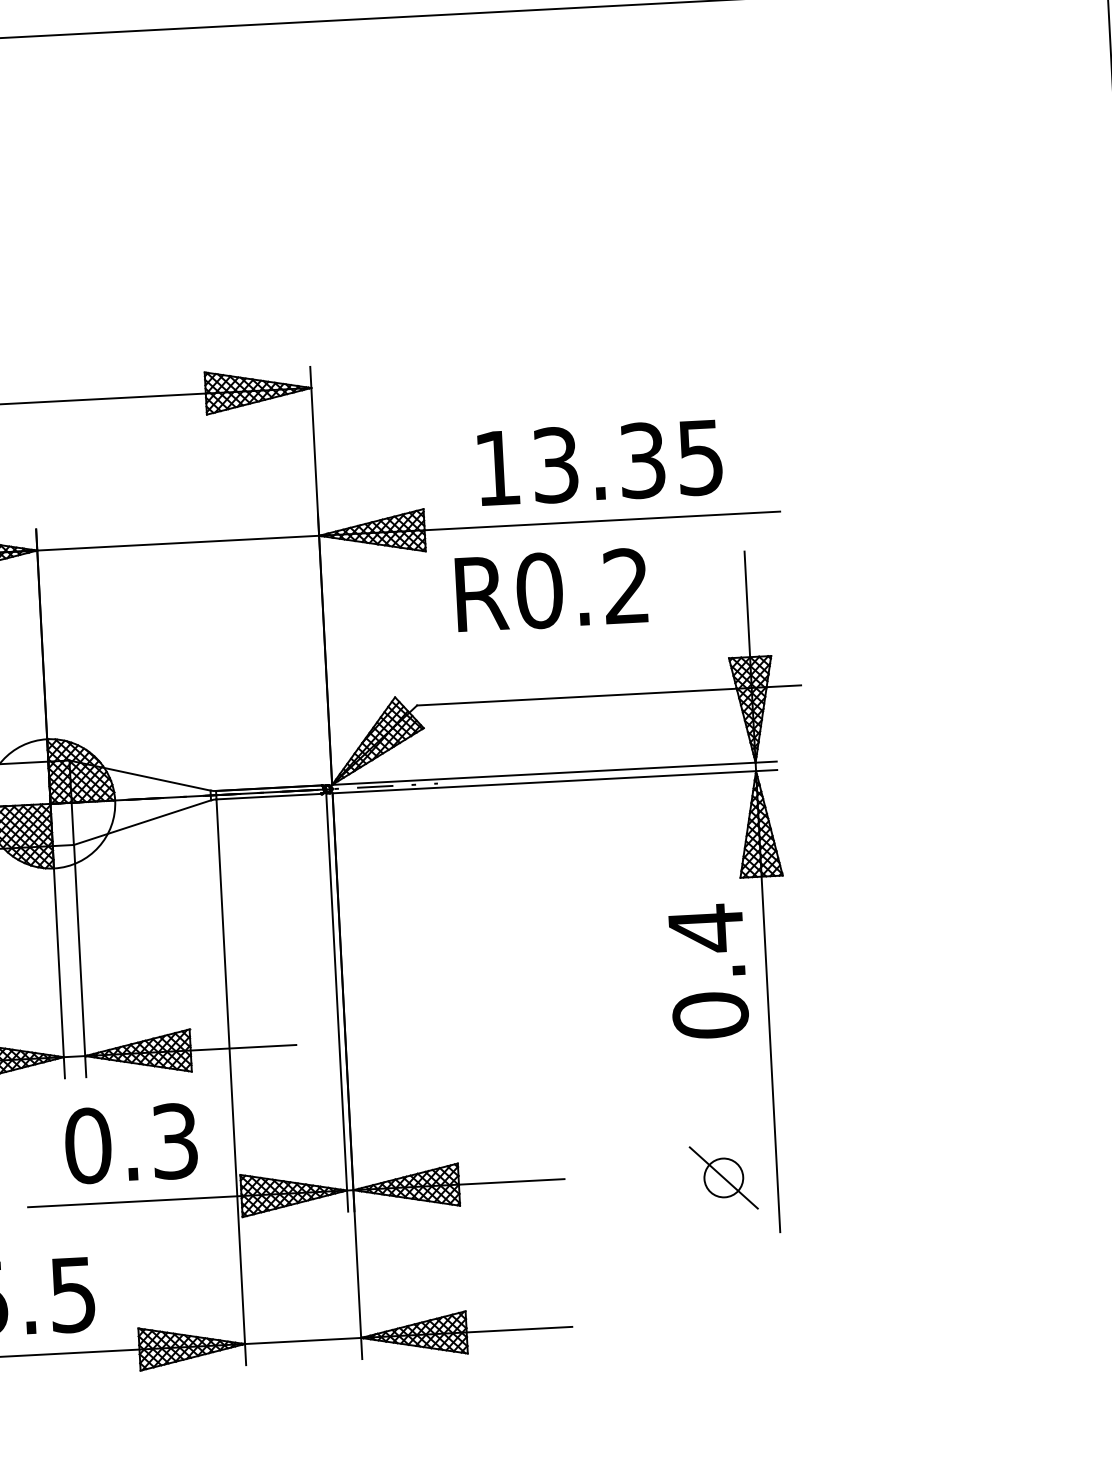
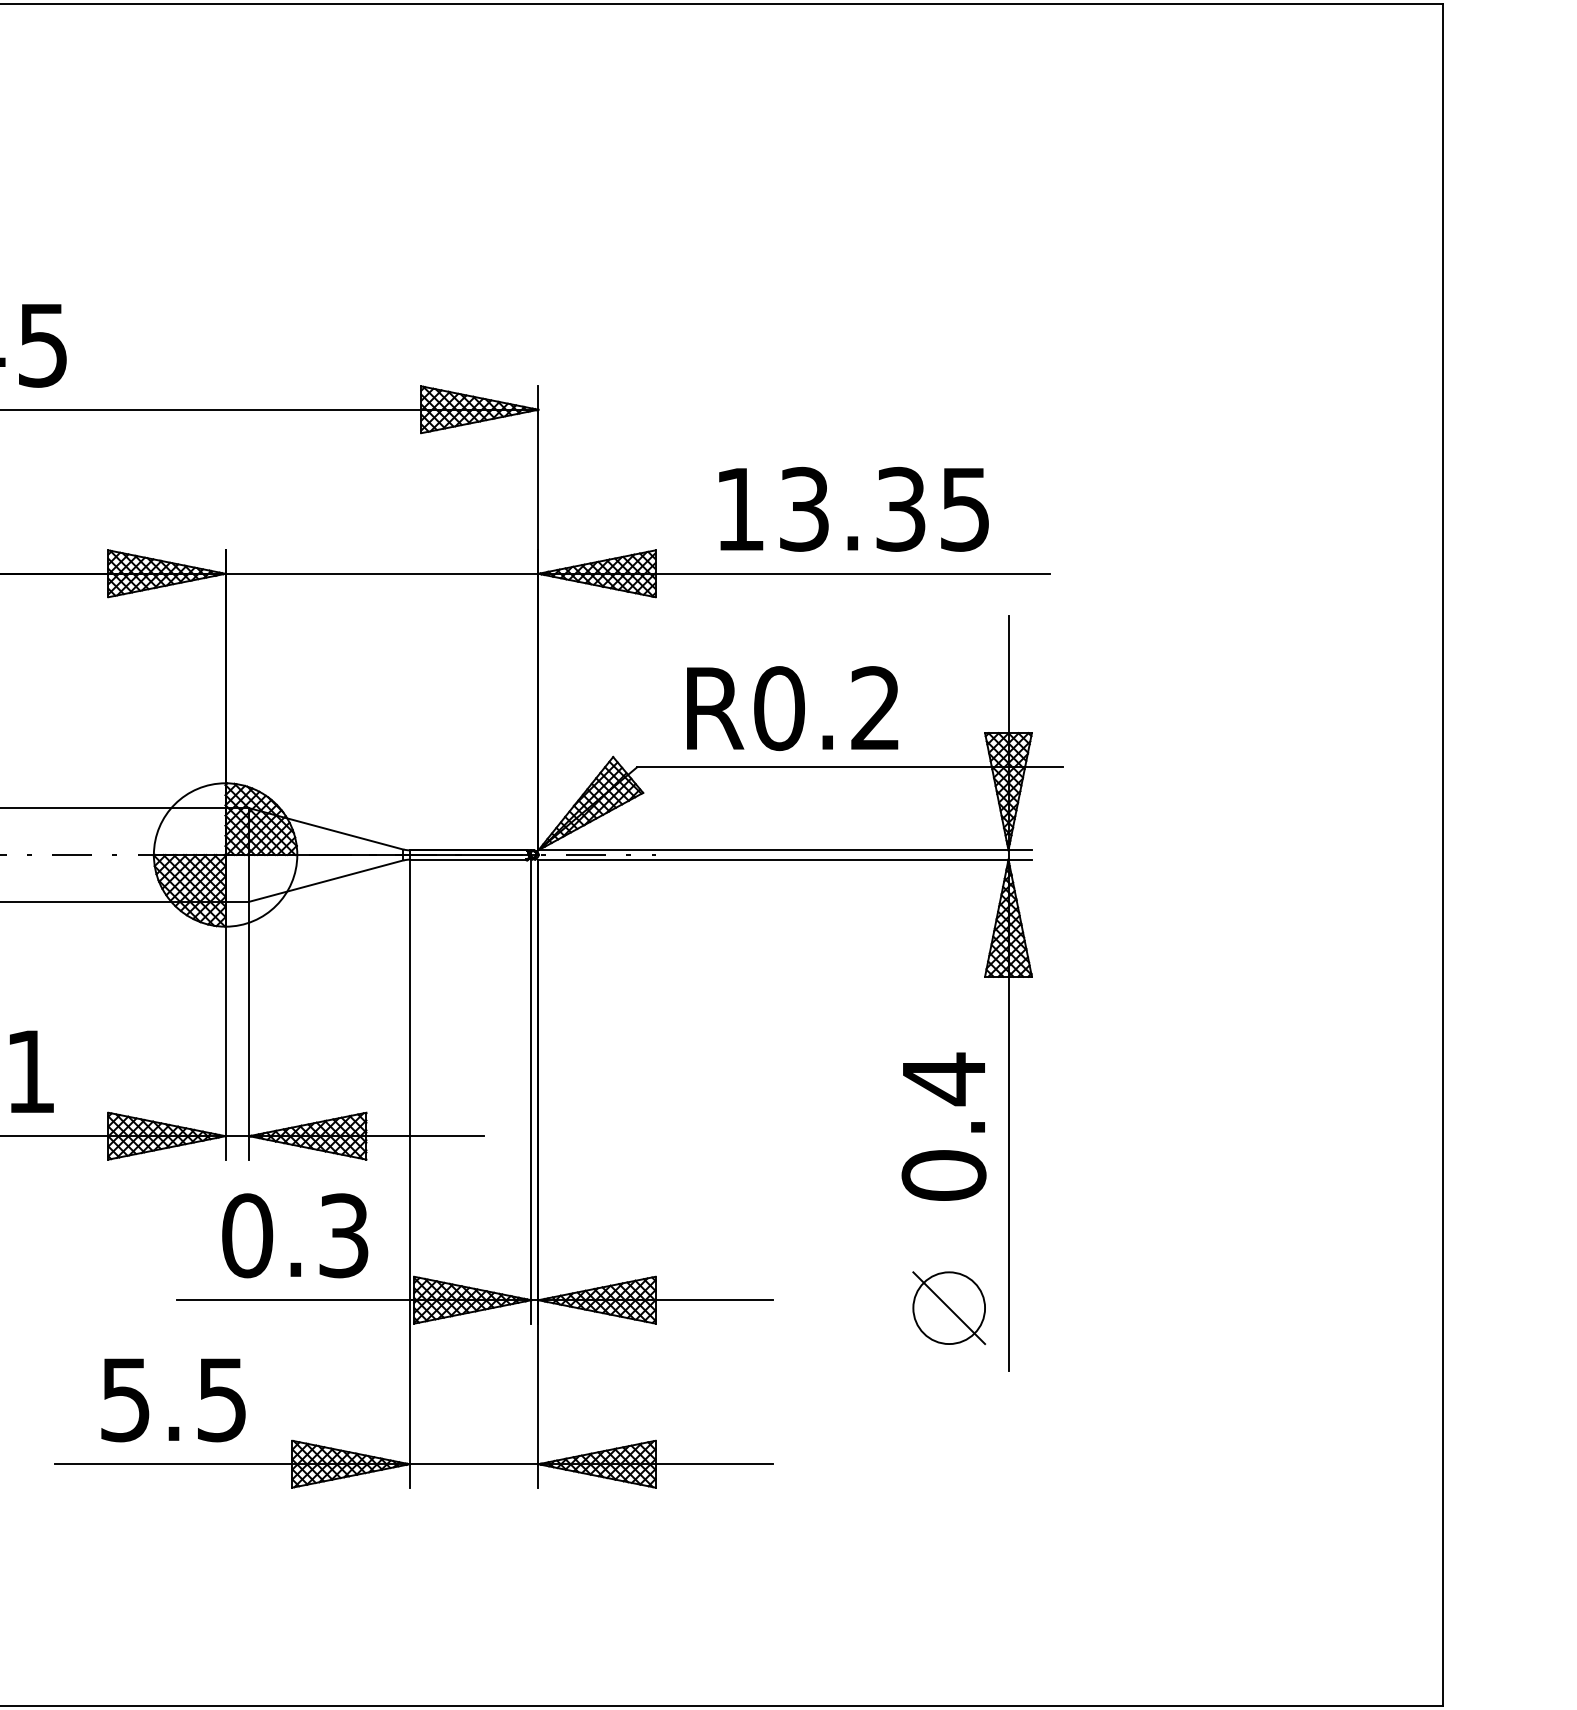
text: (551, 590) -> (792, 708), moved
text: (707, 971) -> (943, 1126), moved
circle: (724, 1178) -> (949, 1308), size x1.67

